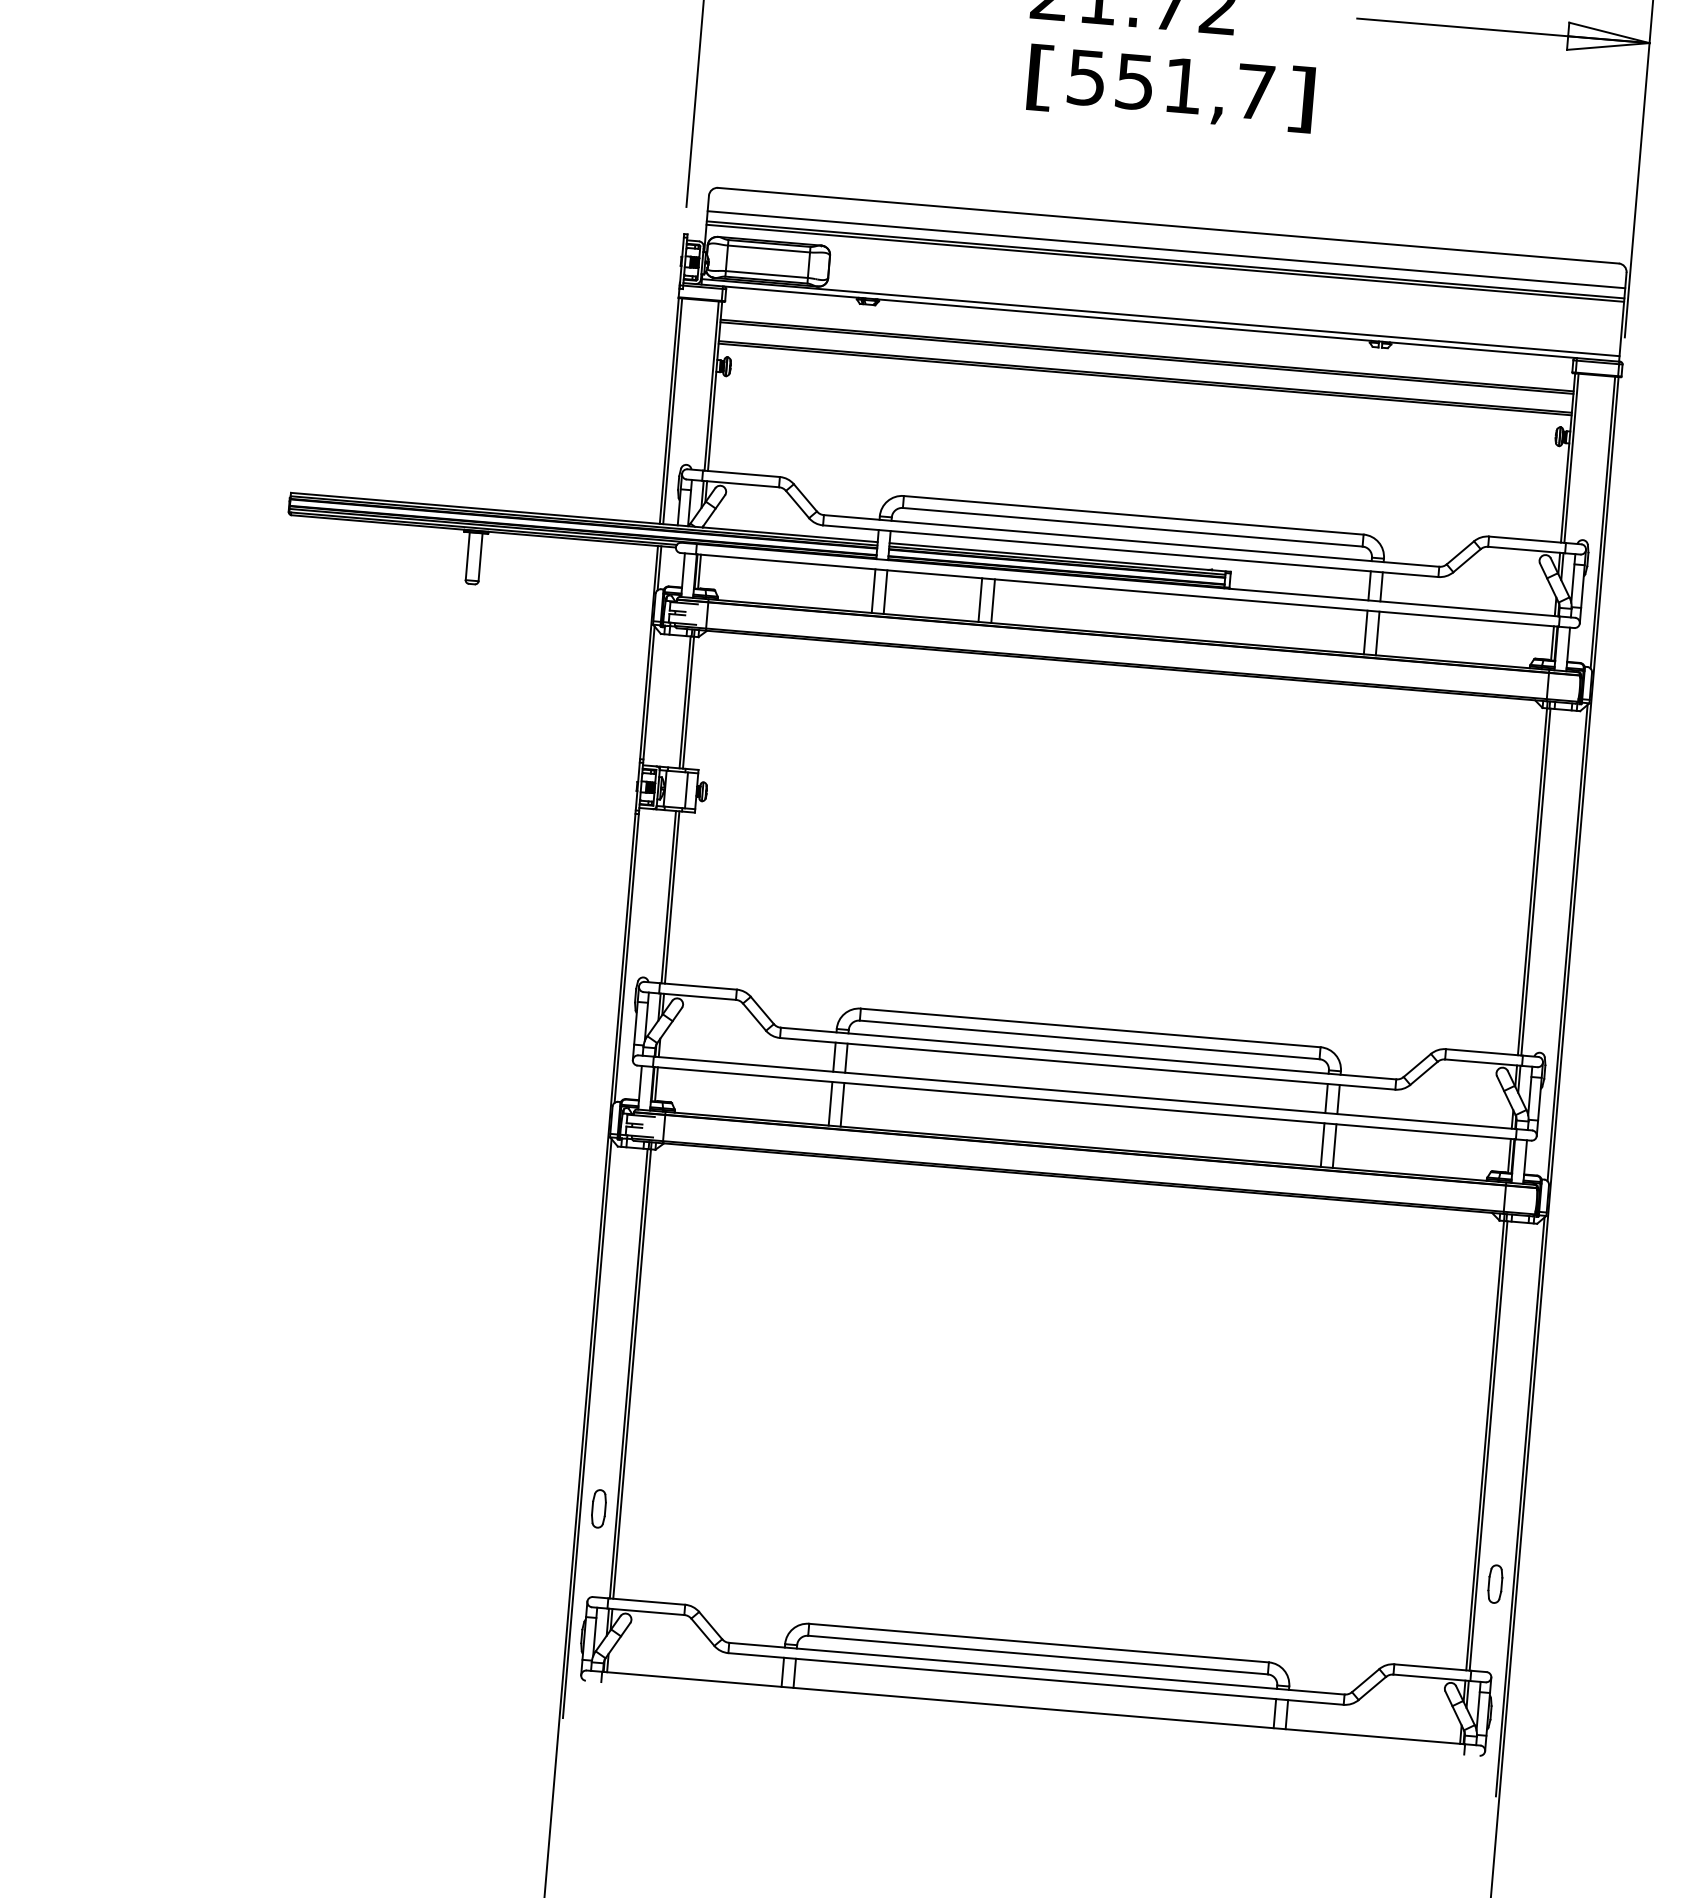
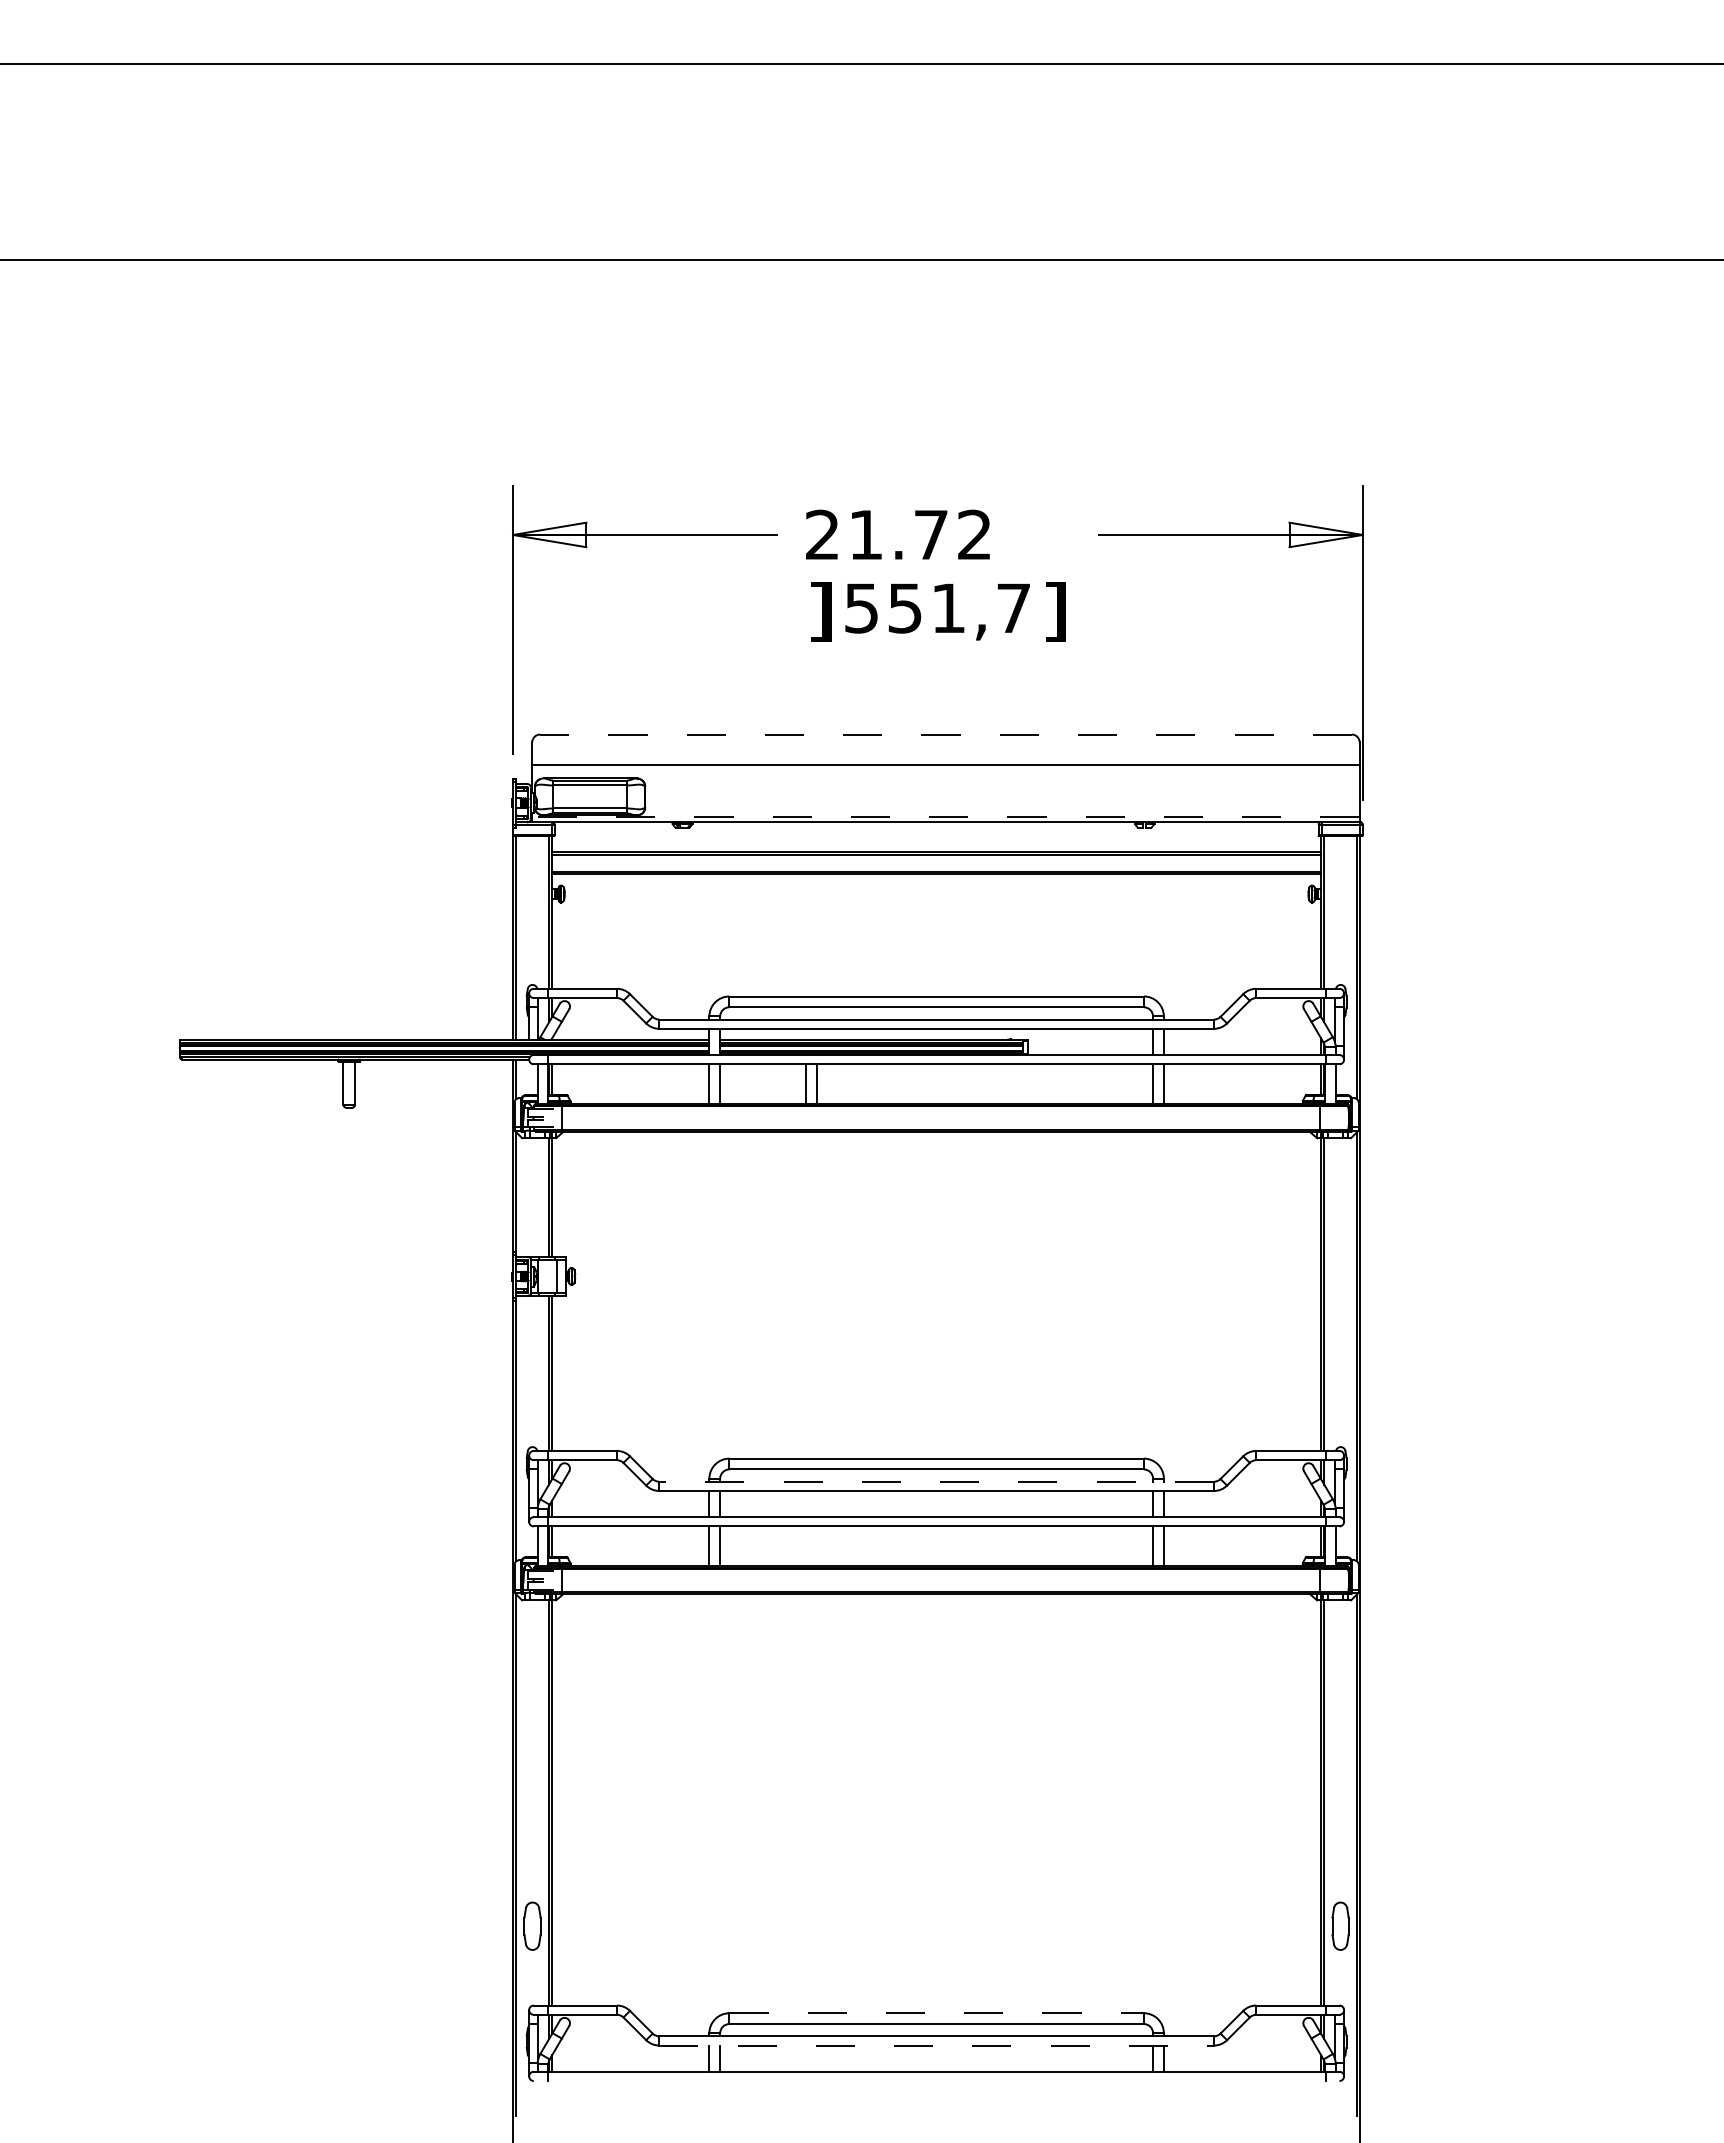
text: (1040, 77) -> (820, 611), [ -> ]
line: (1167, 225) -> (945, 734), solid -> dashed
line: (1165, 249) -> (945, 756), removed
line: (1164, 263) -> (945, 768), removed
line: (1160, 317) -> (945, 817), solid -> dashed
line: (1088, 1053) -> (936, 1481), solid -> dashed
part: (598, 1508) -> (532, 1925), size x1.4
part: (1495, 1583) -> (1340, 1925), size x1.4
line: (1039, 1643) -> (937, 2013), solid -> dashed
line: (1037, 1678) -> (937, 2045), solid -> dashed

